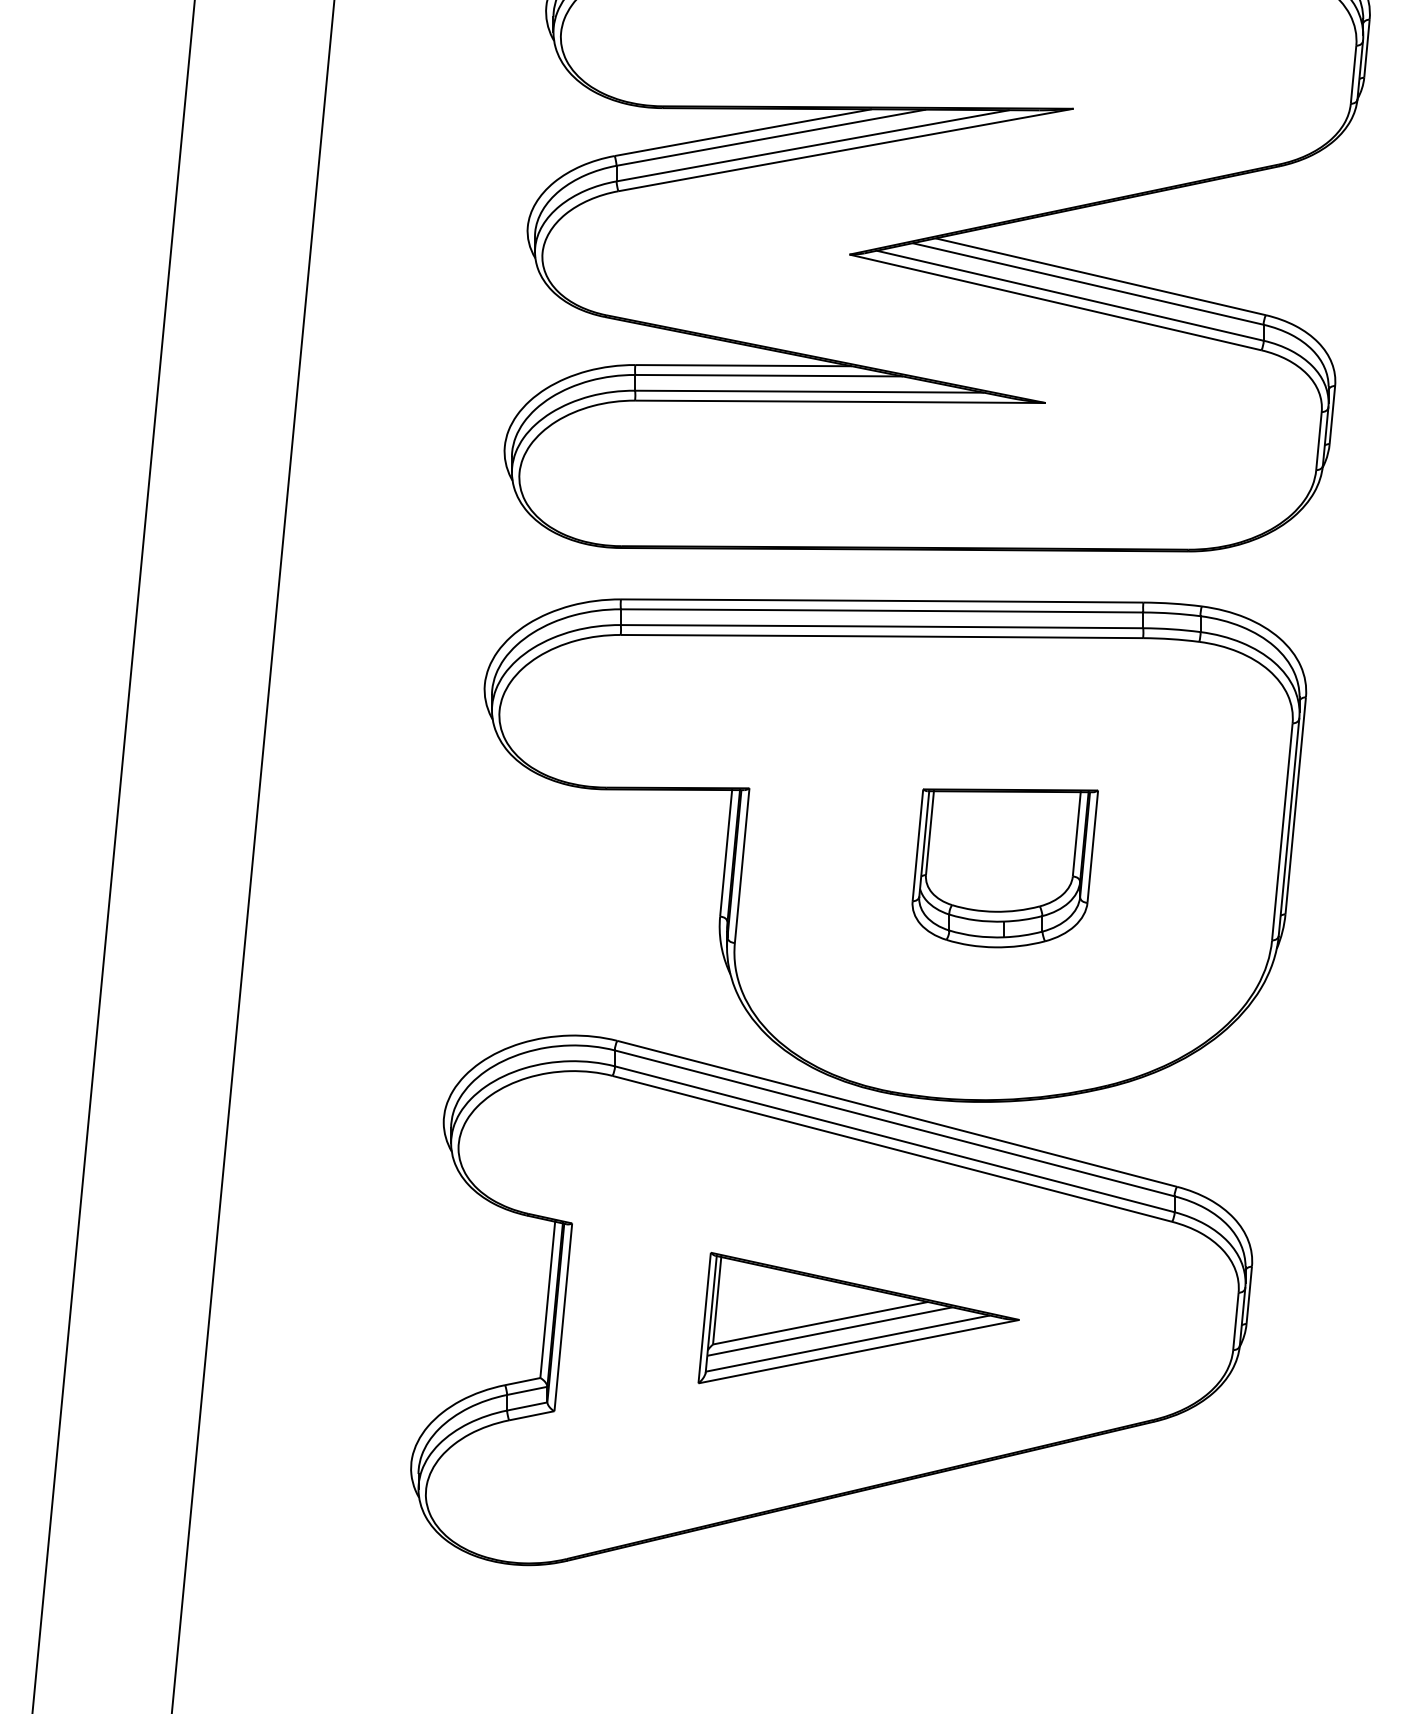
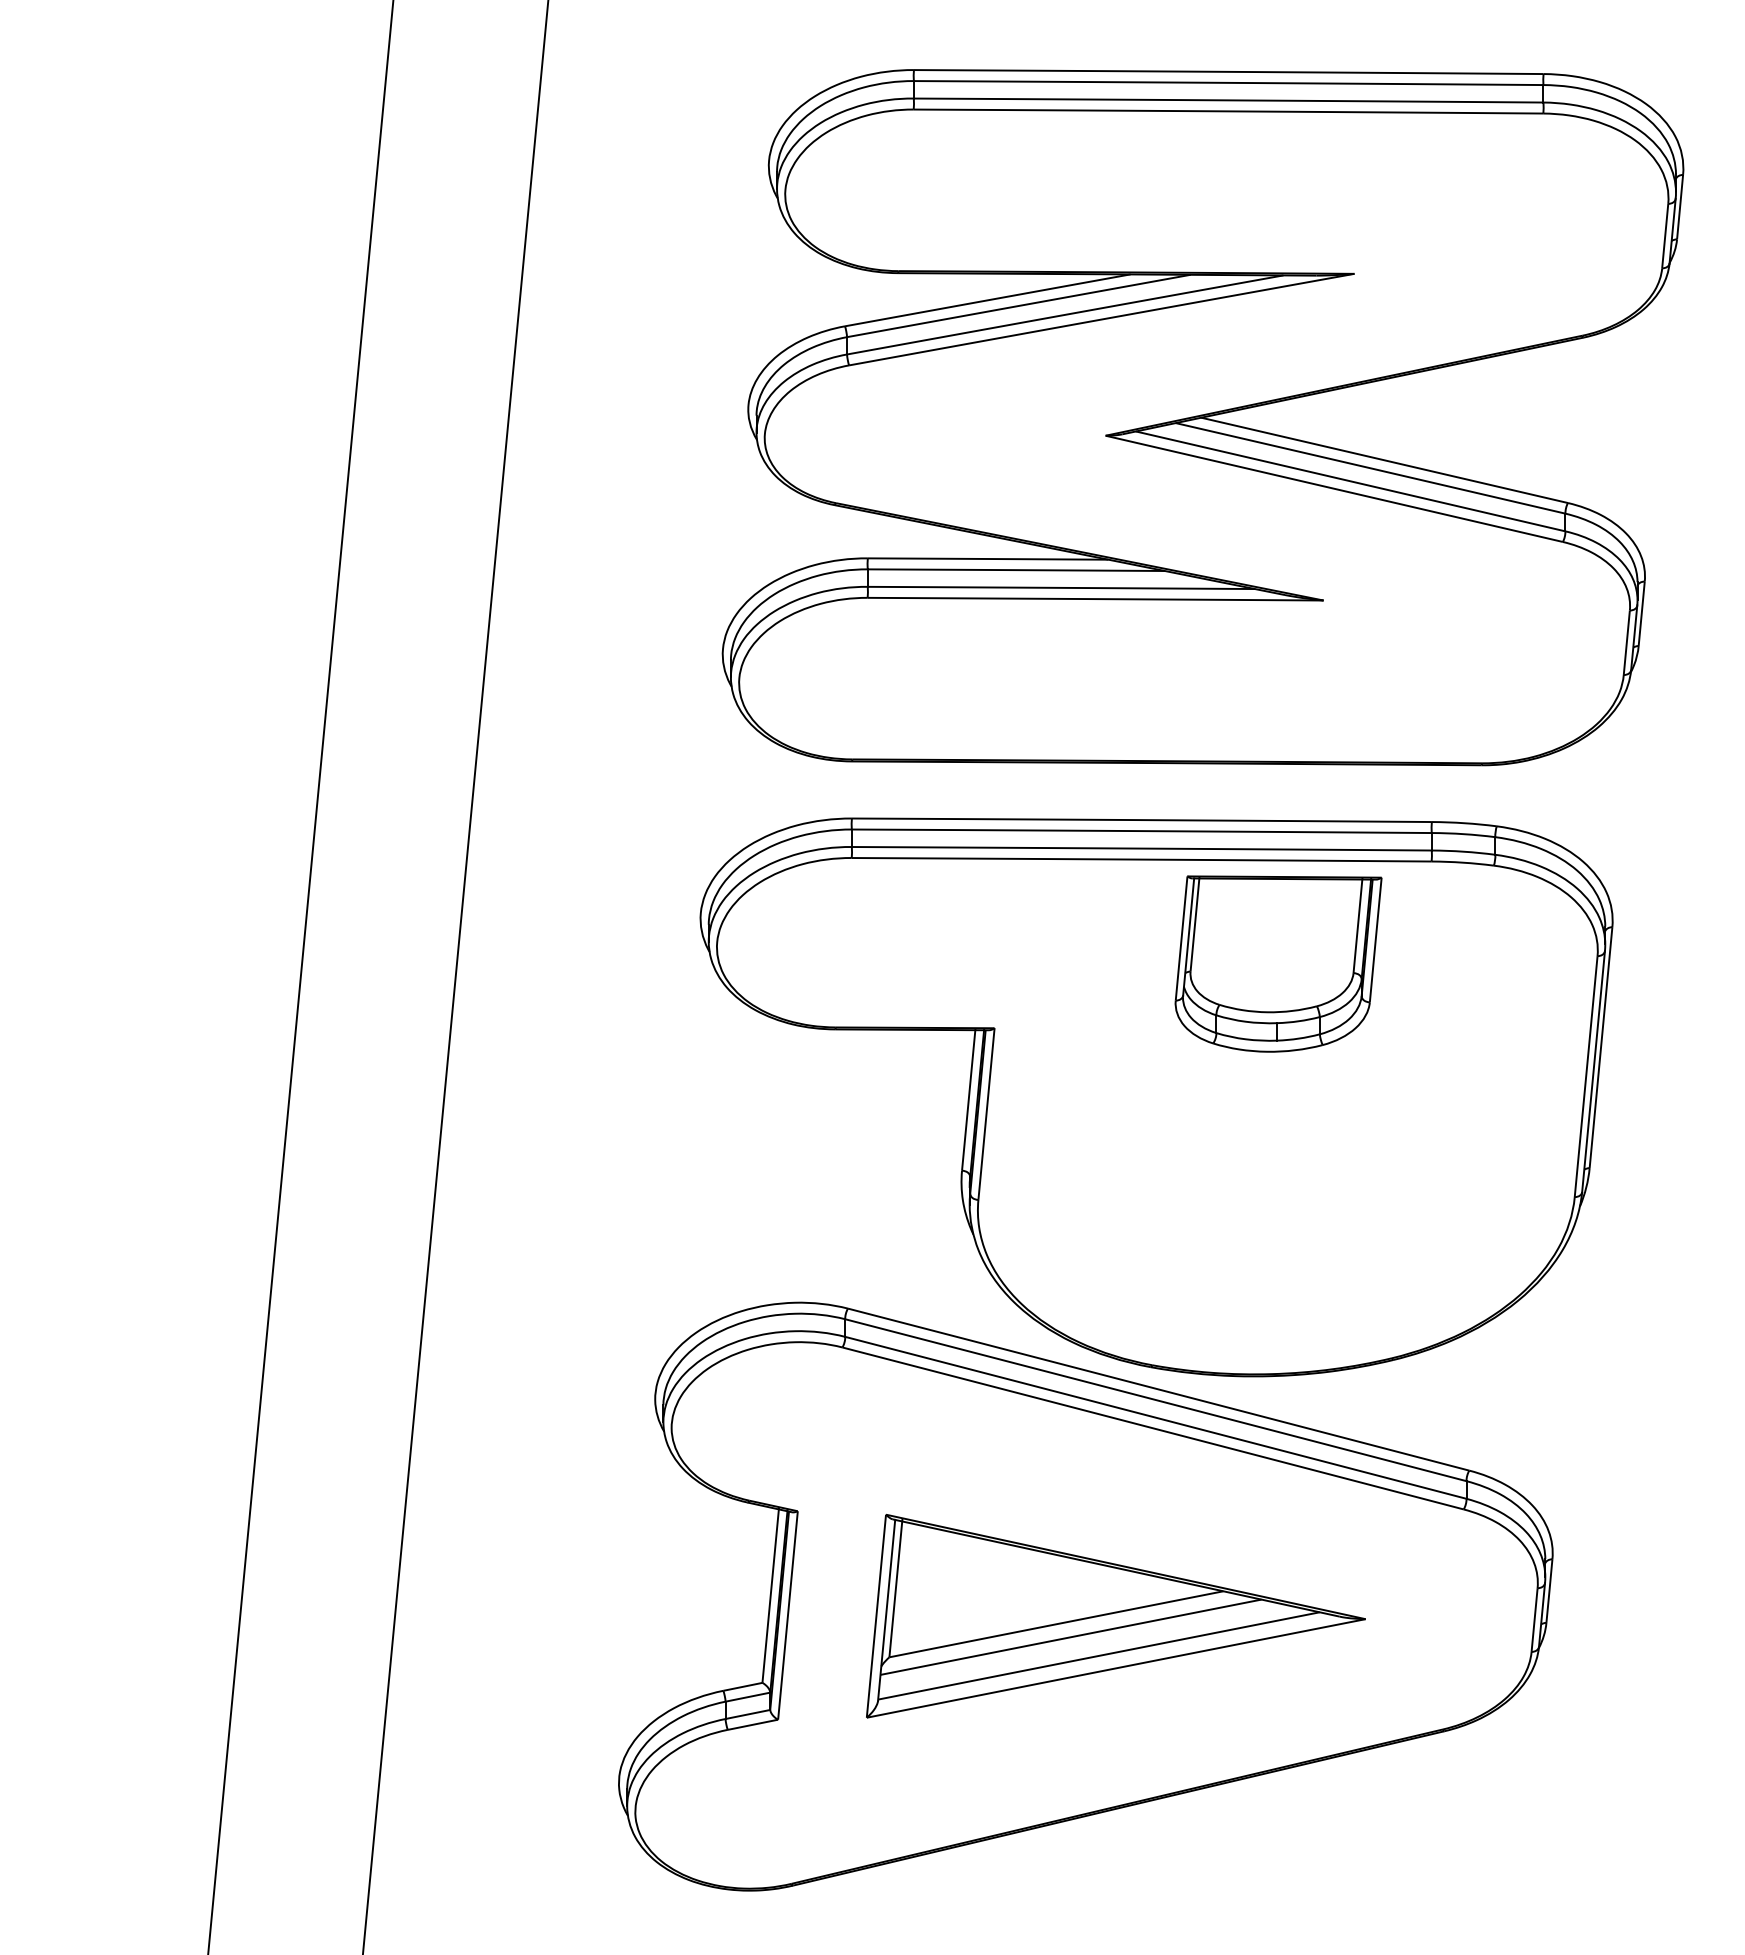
part: (1005, 867) -> (1278, 963), moved
part: (858, 1318) -> (1115, 1616), size x1.4

